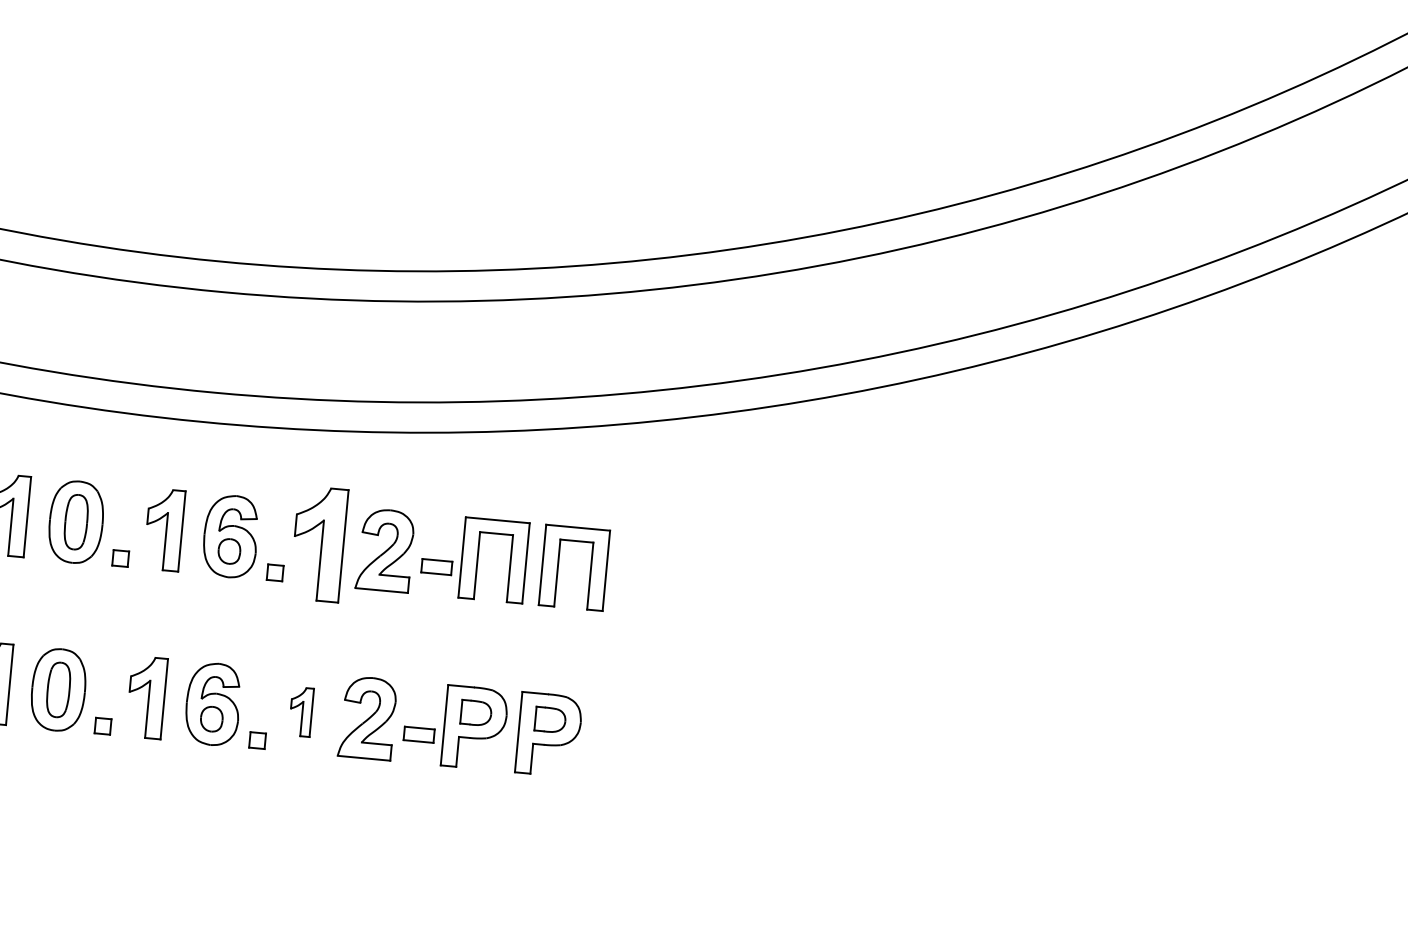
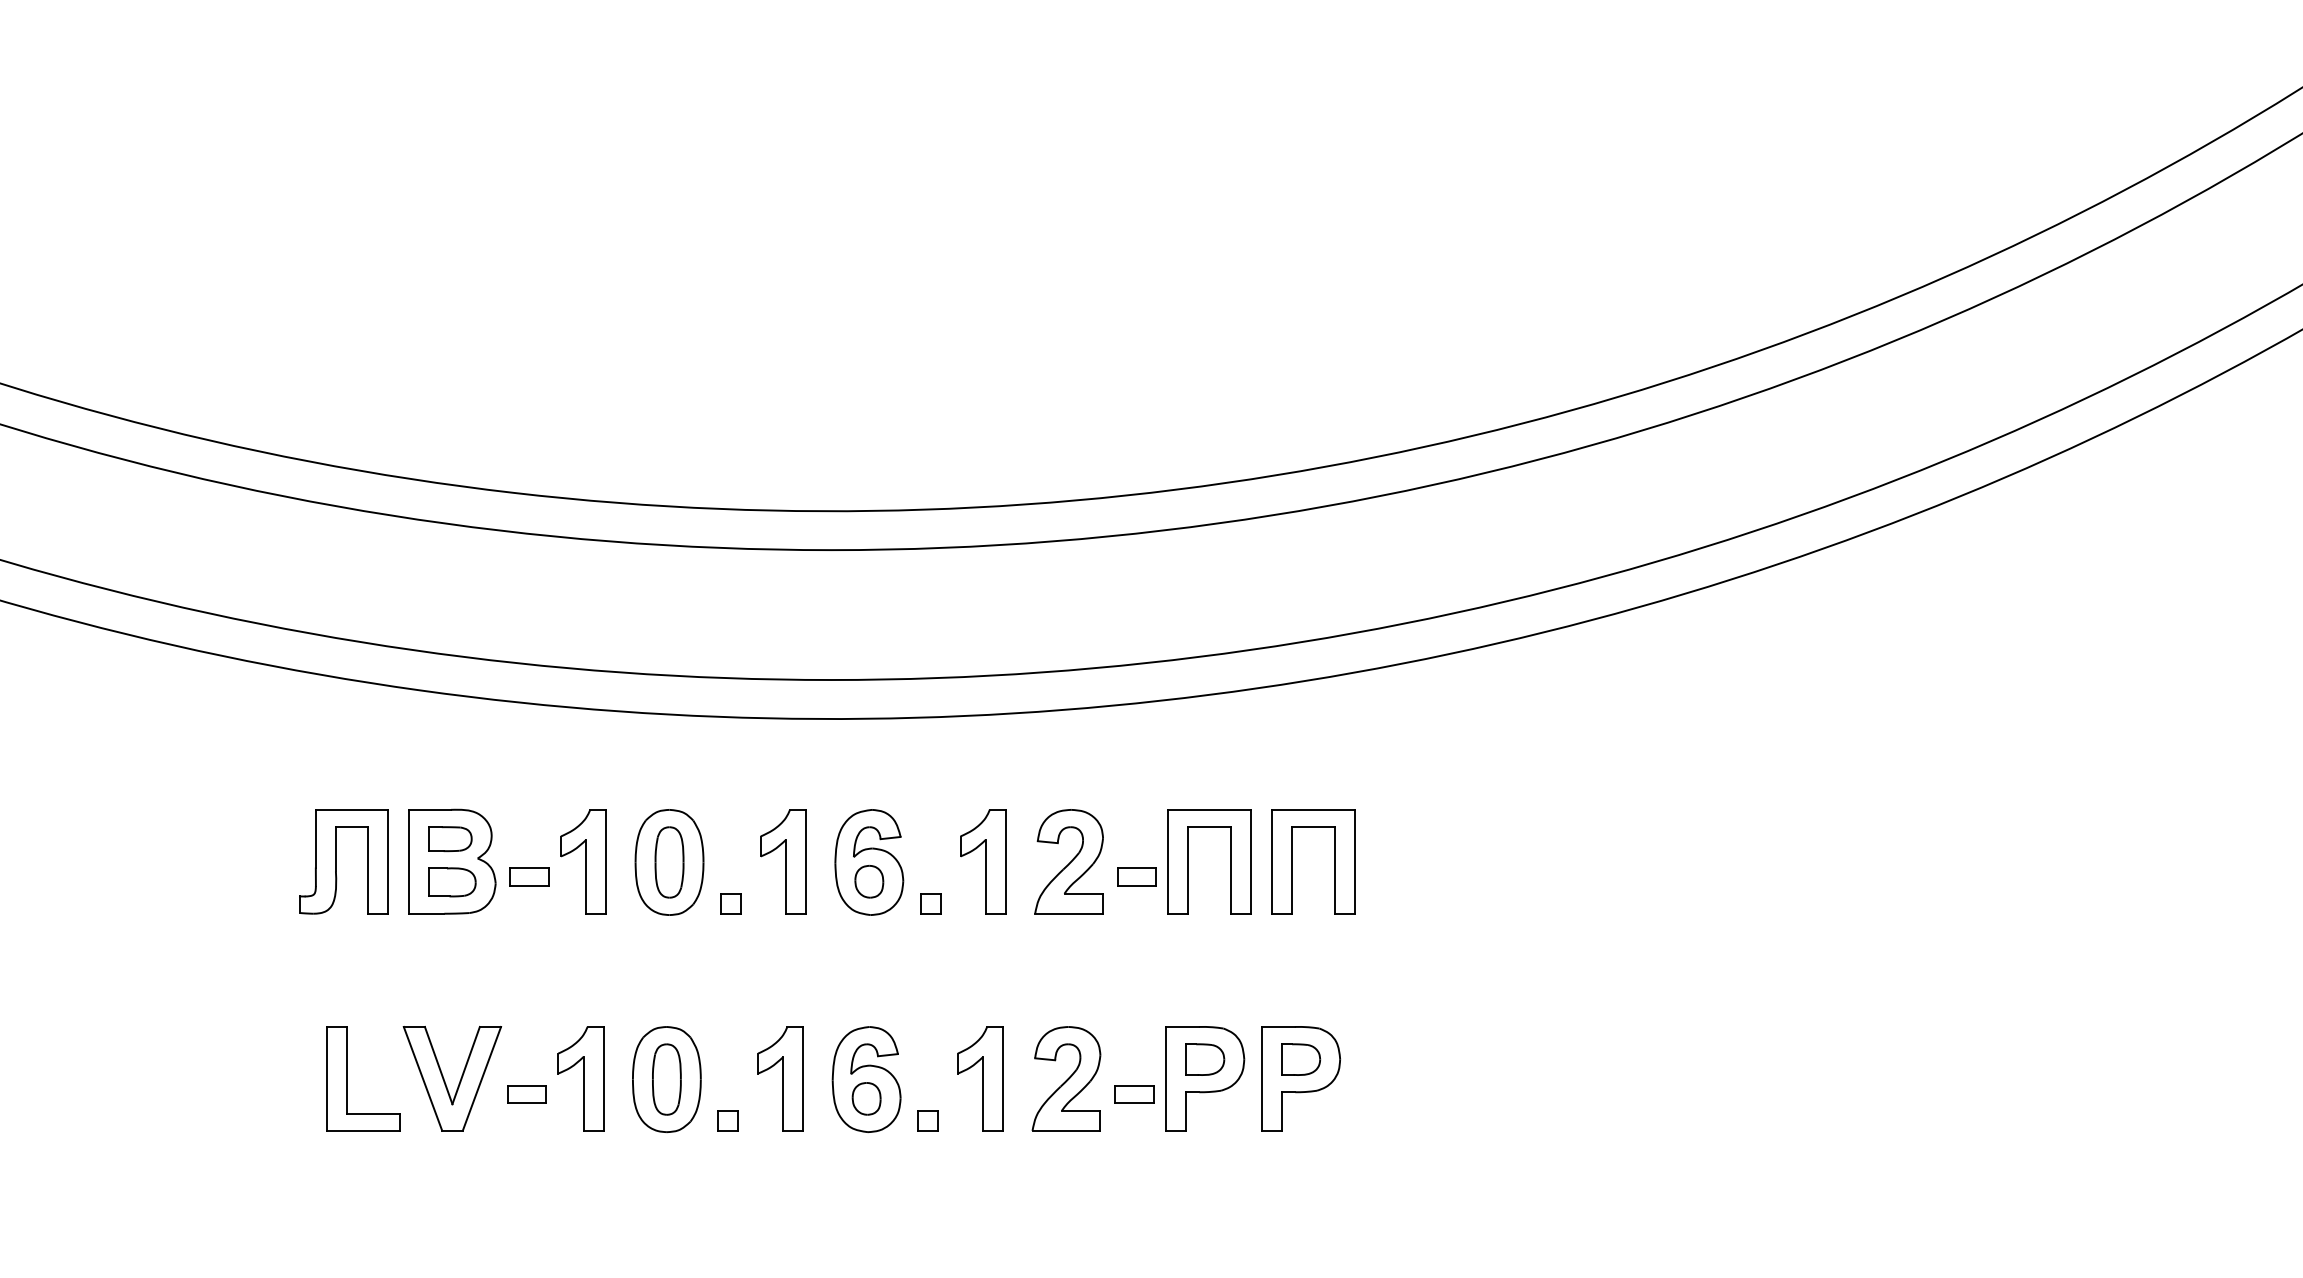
part: (319, 543) -> (983, 861), size x0.71
part: (301, 711) -> (980, 1078), size x1.67

